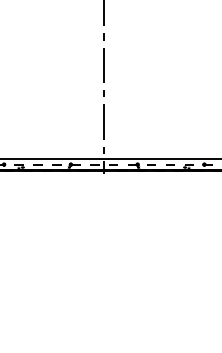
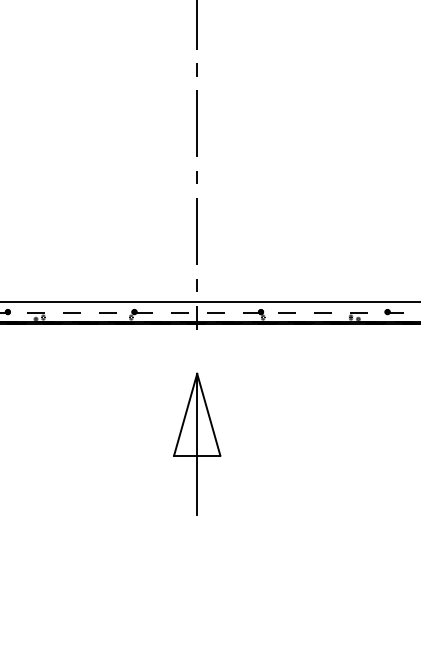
part: (103, 234) -> (196, 444), added

